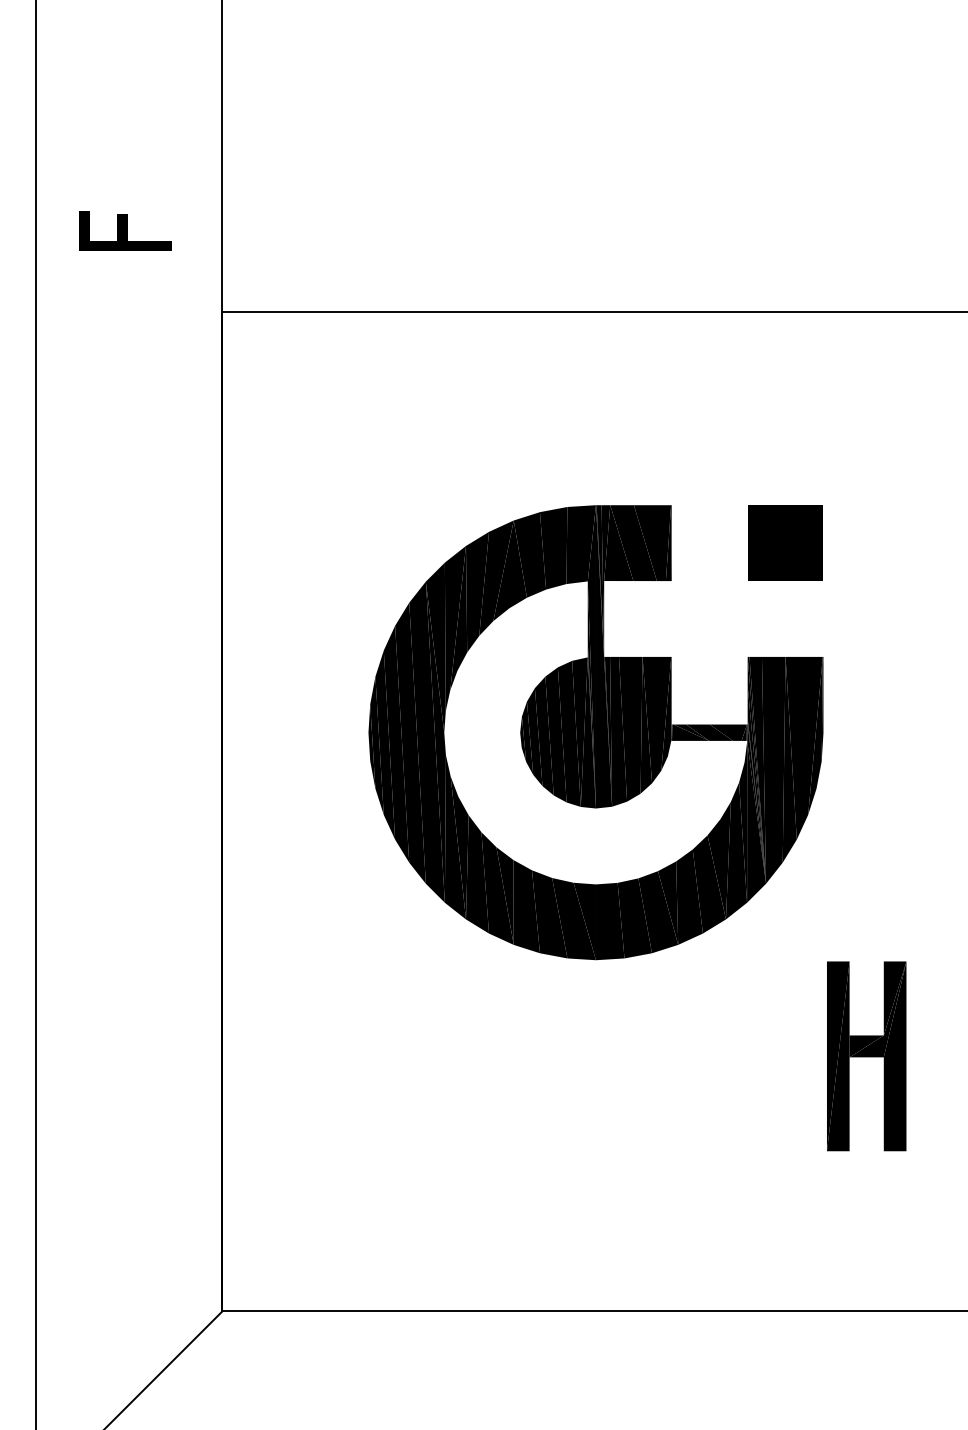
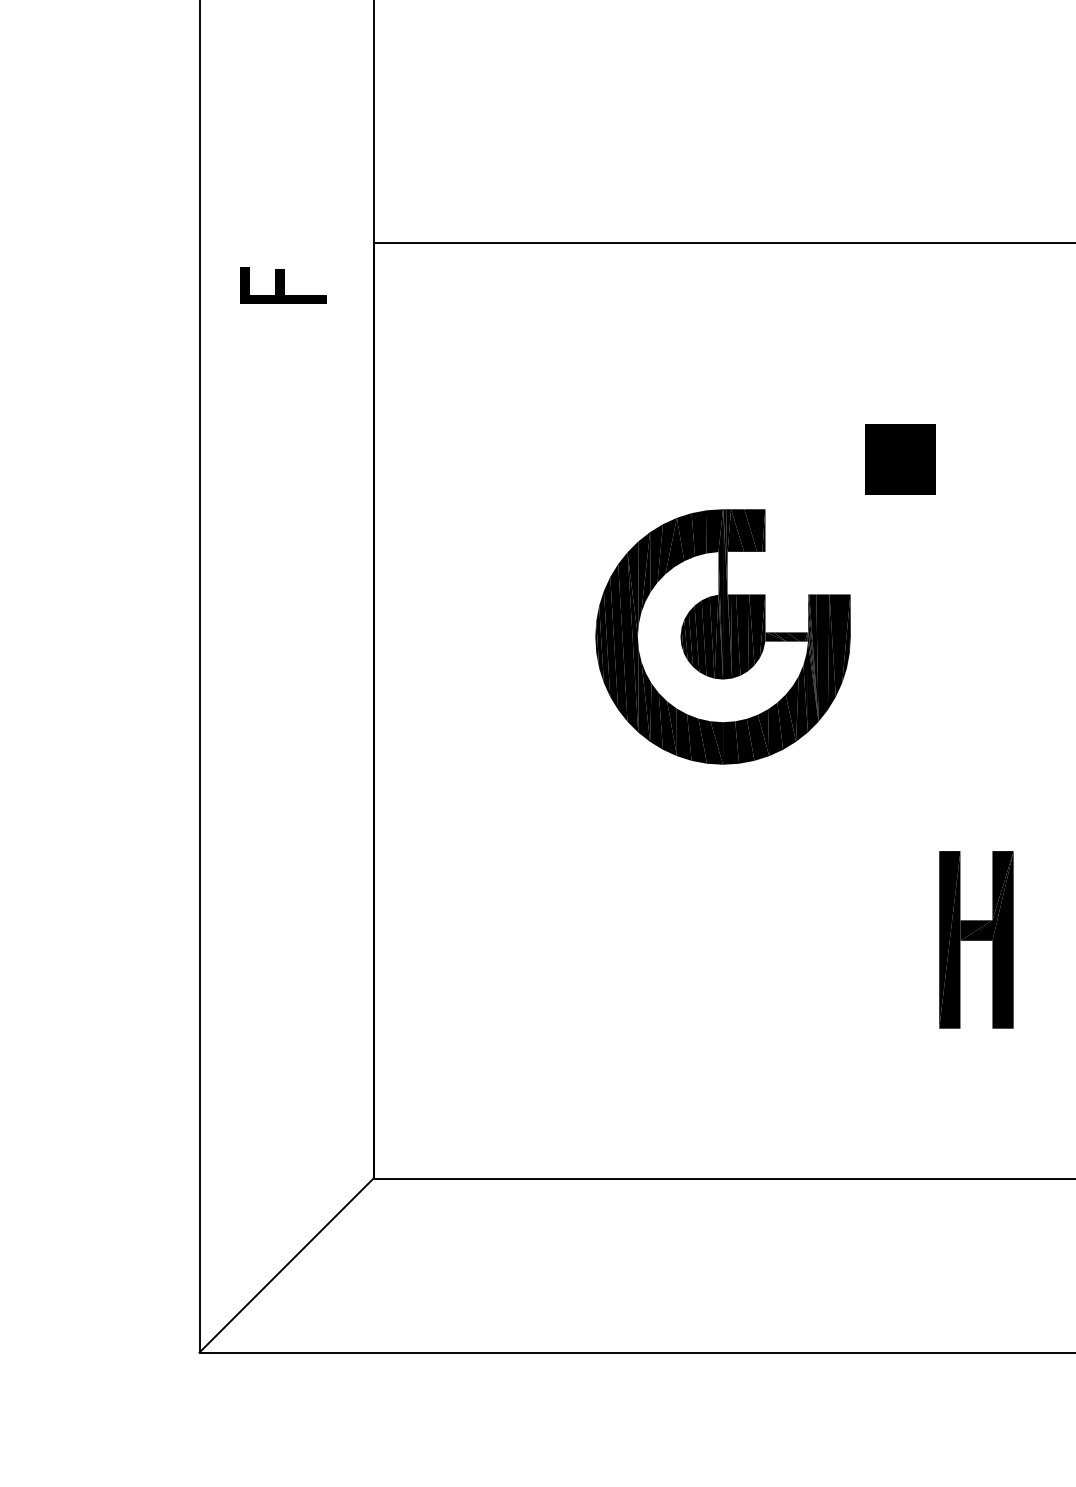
text: (126, 230) -> (283, 285), moved
part: (595, 732) -> (722, 636), size x0.6

